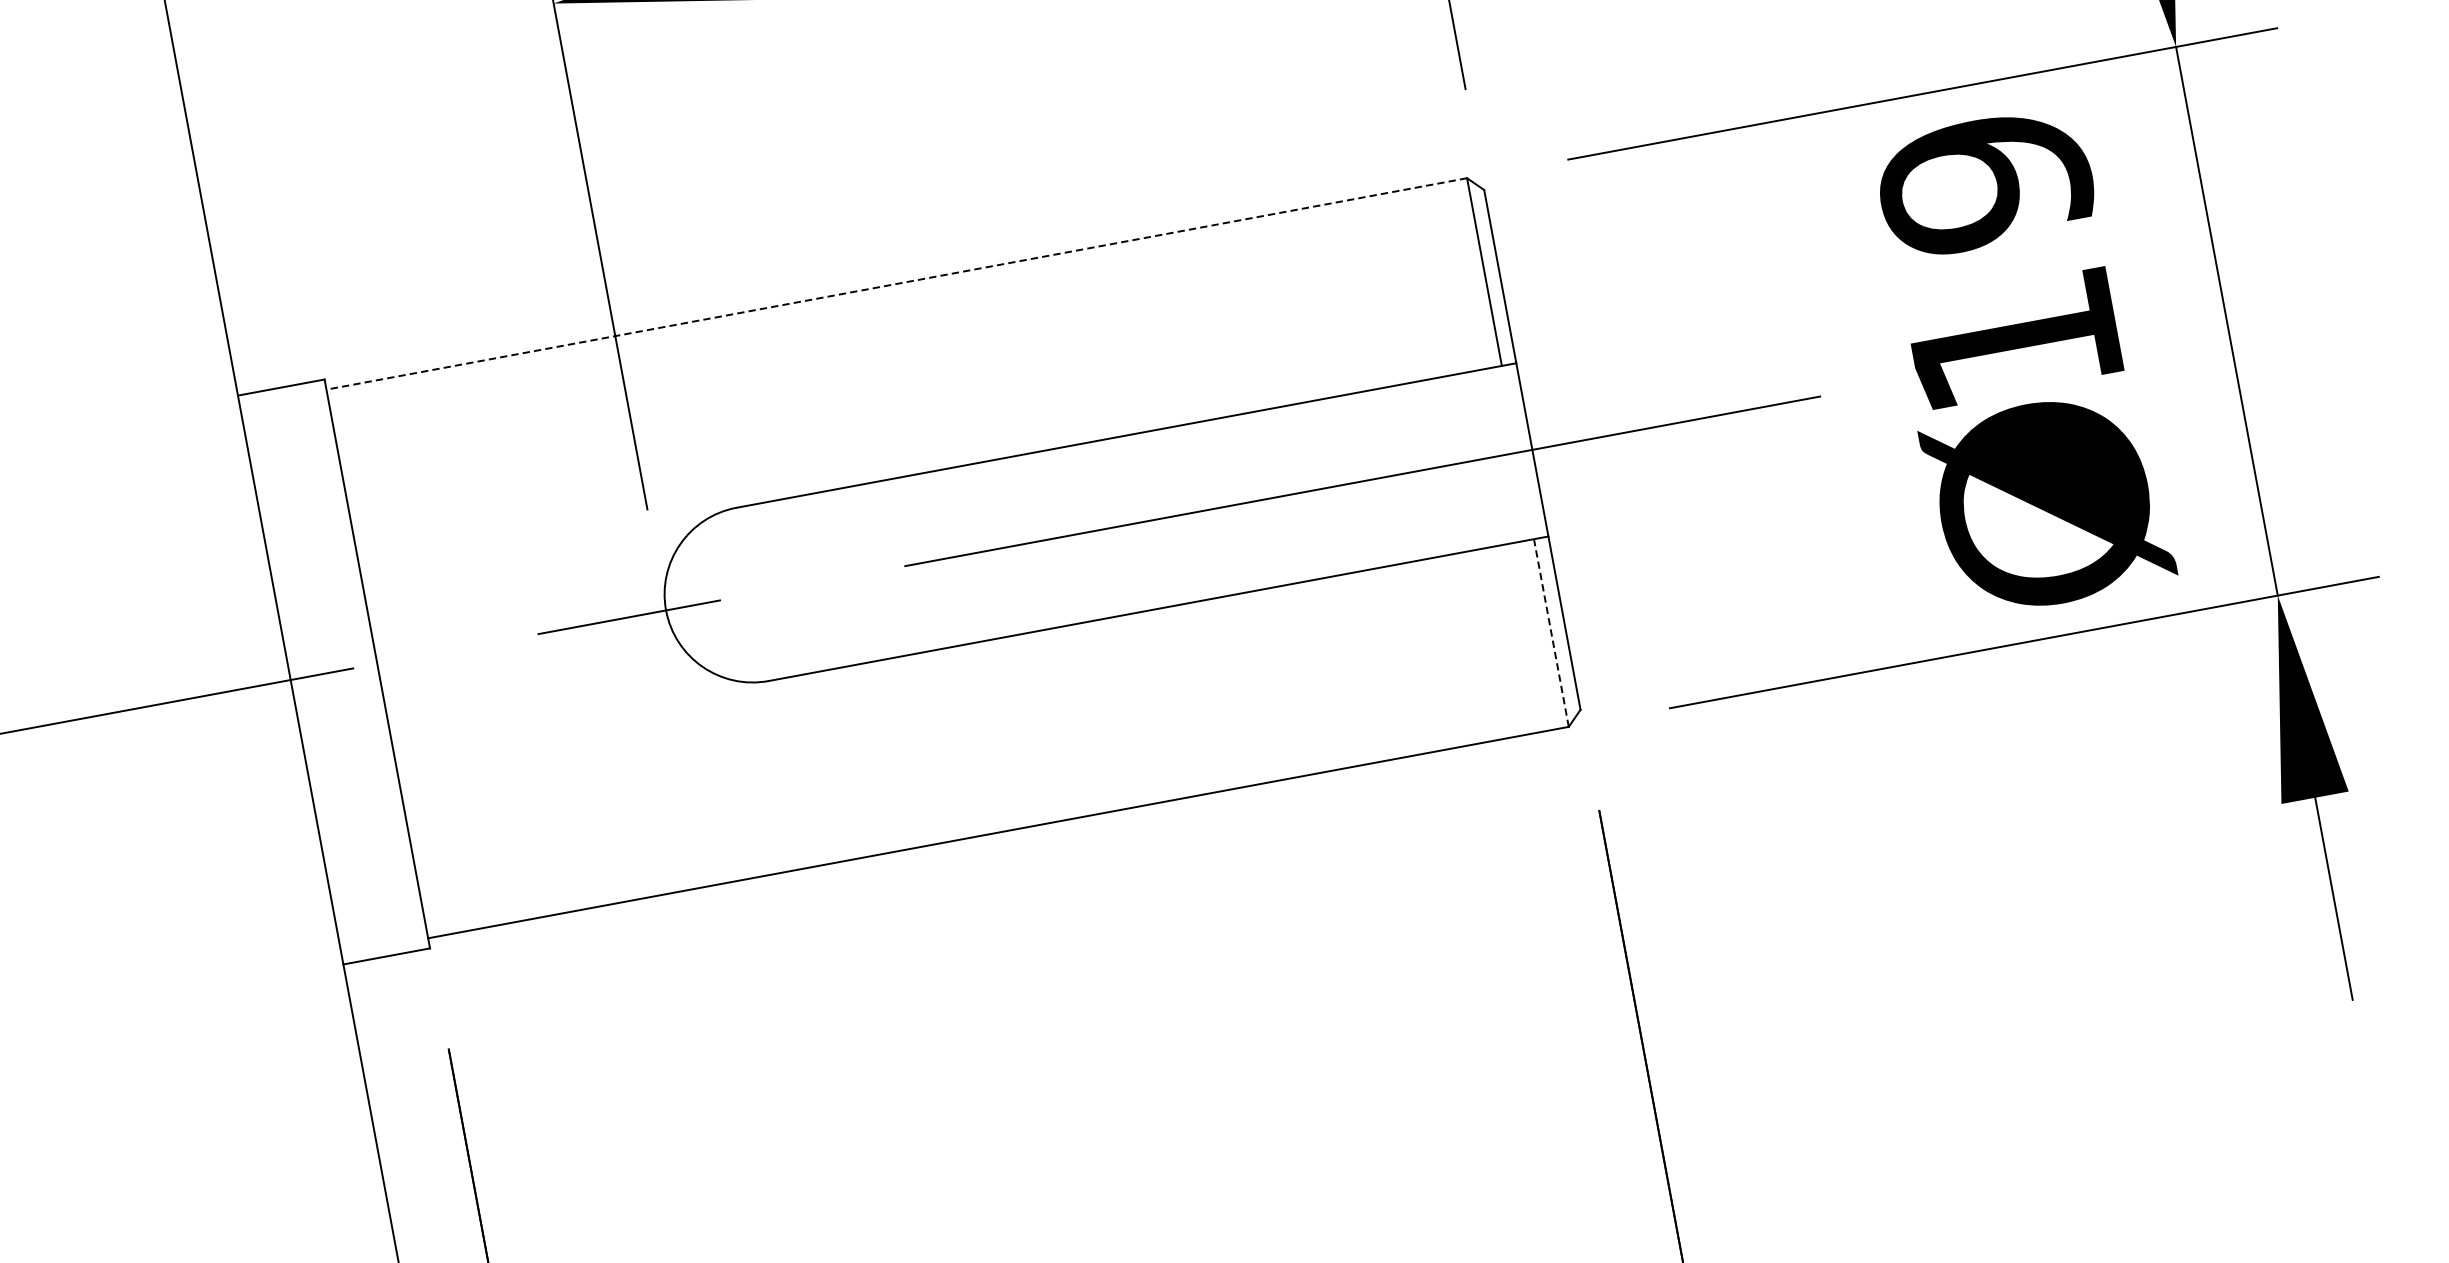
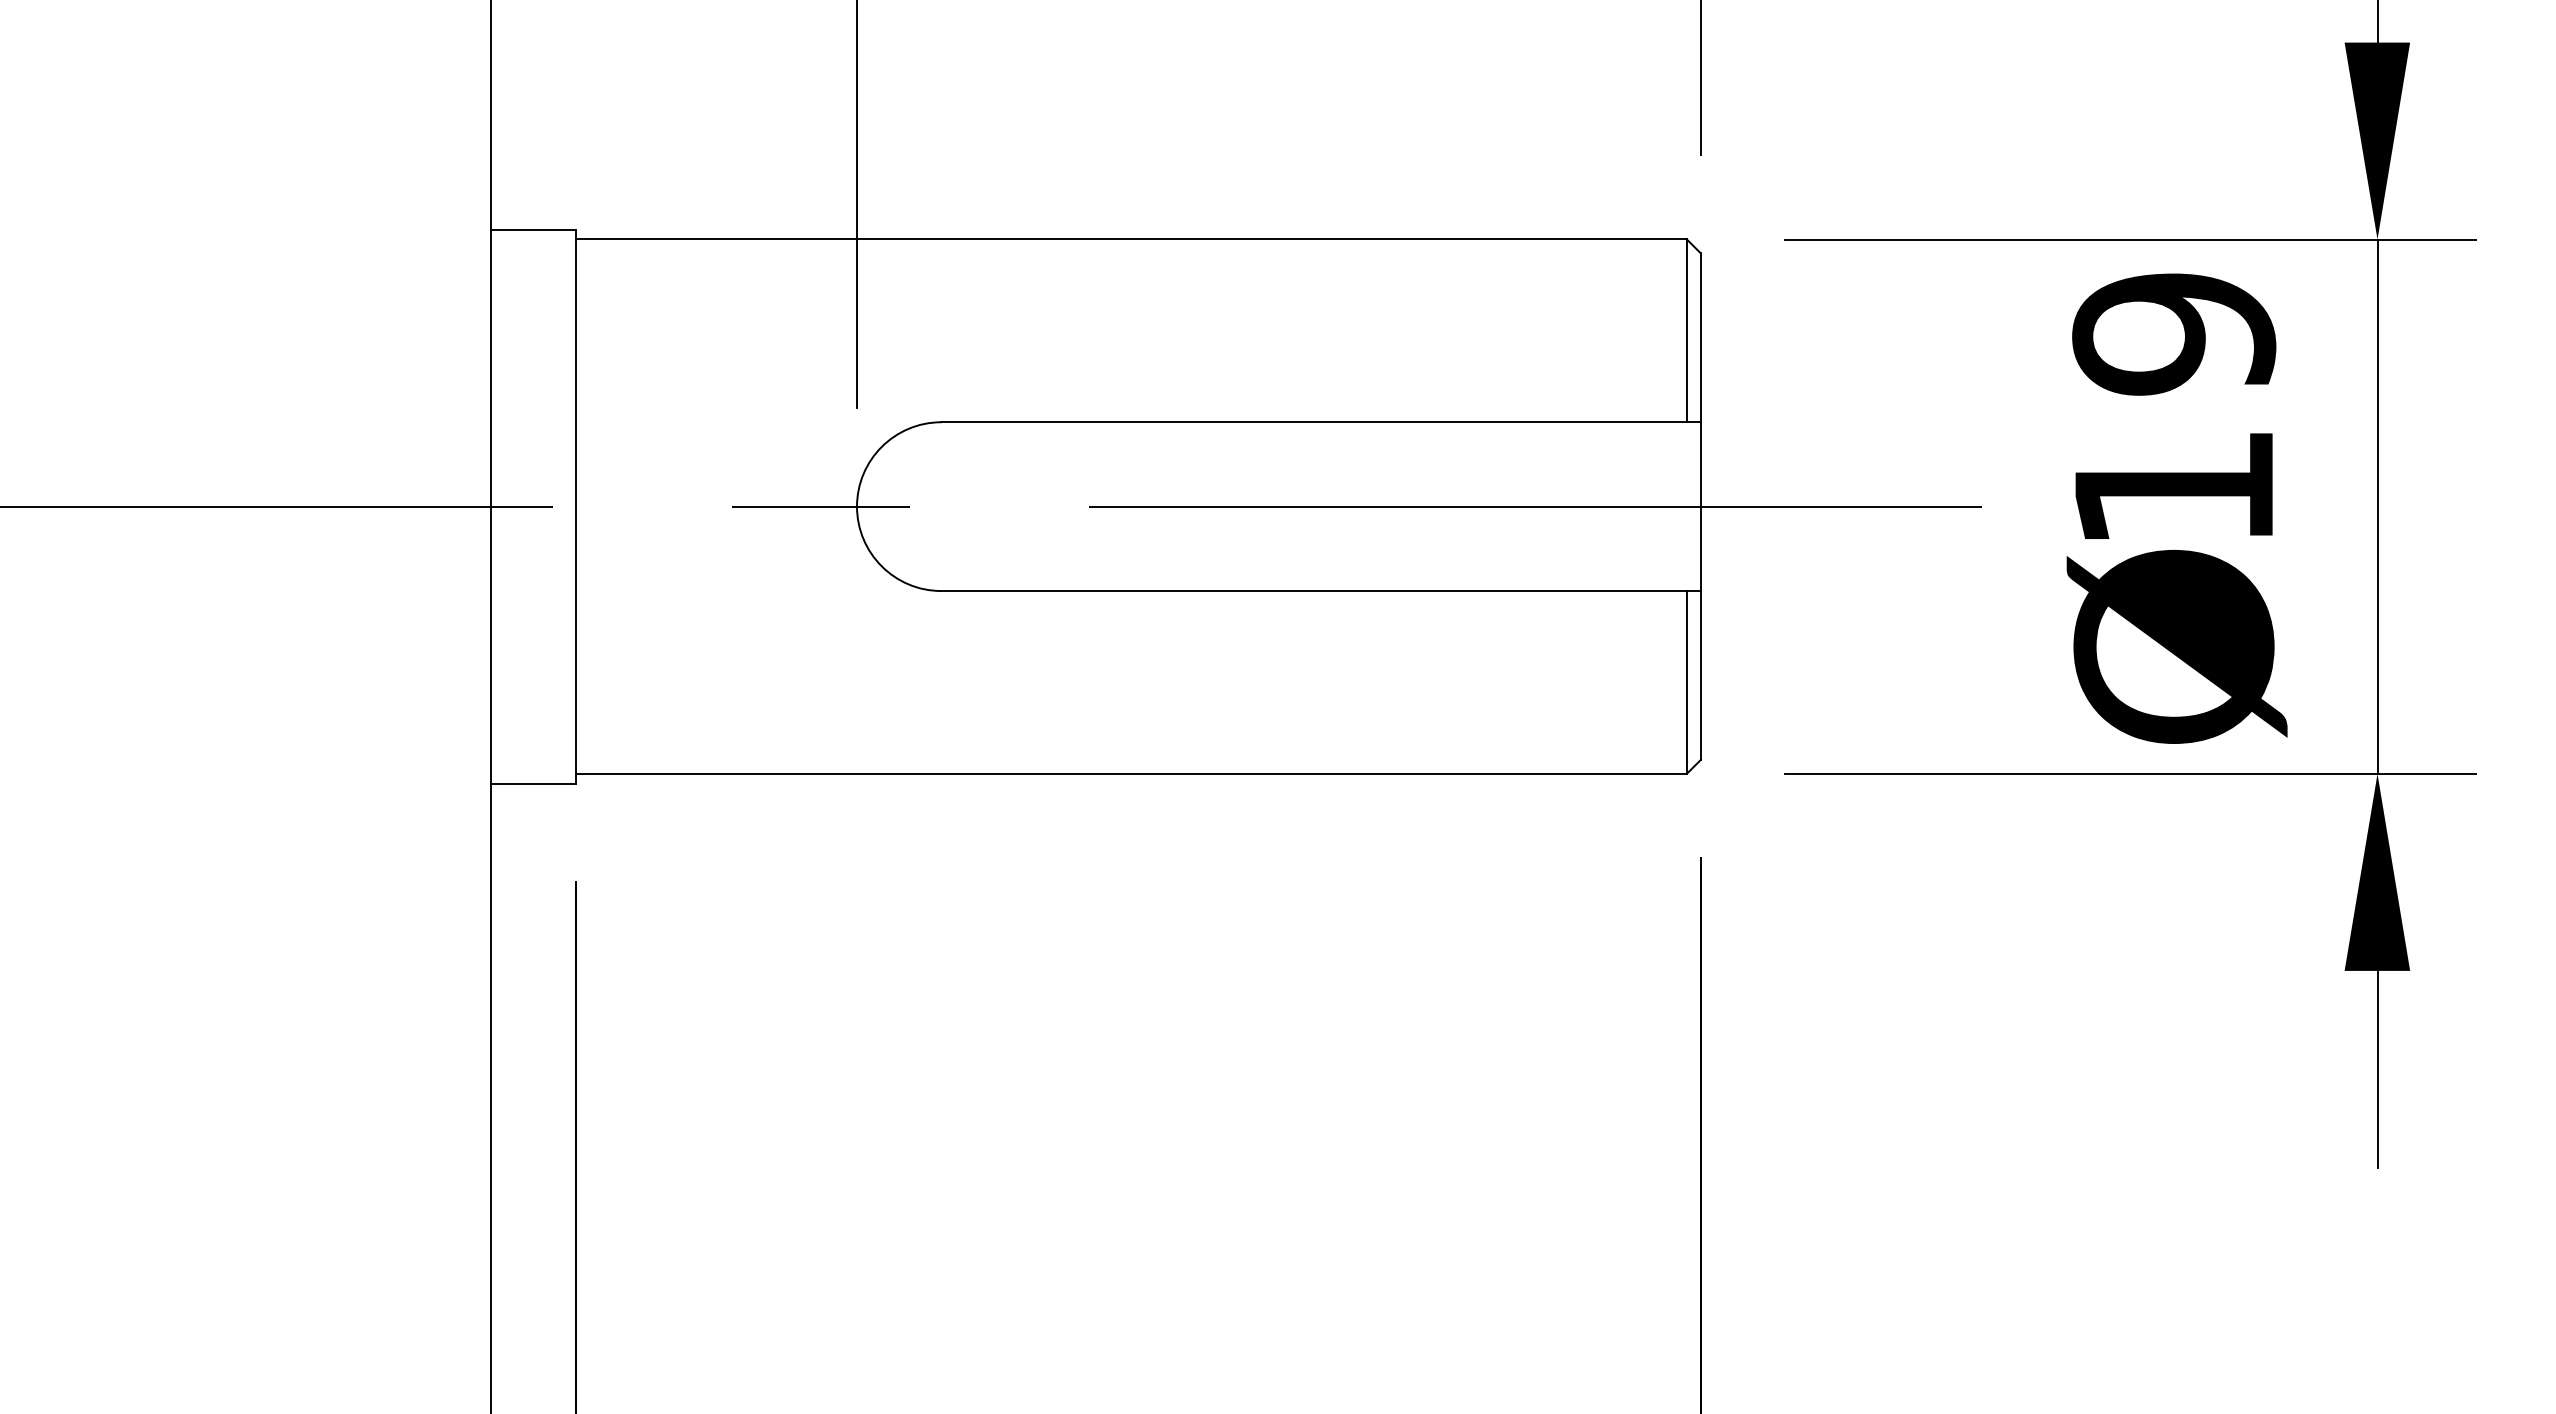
line: (897, 284) -> (1131, 239), dashed -> solid
line: (1550, 632) -> (1686, 681), dashed -> solid

